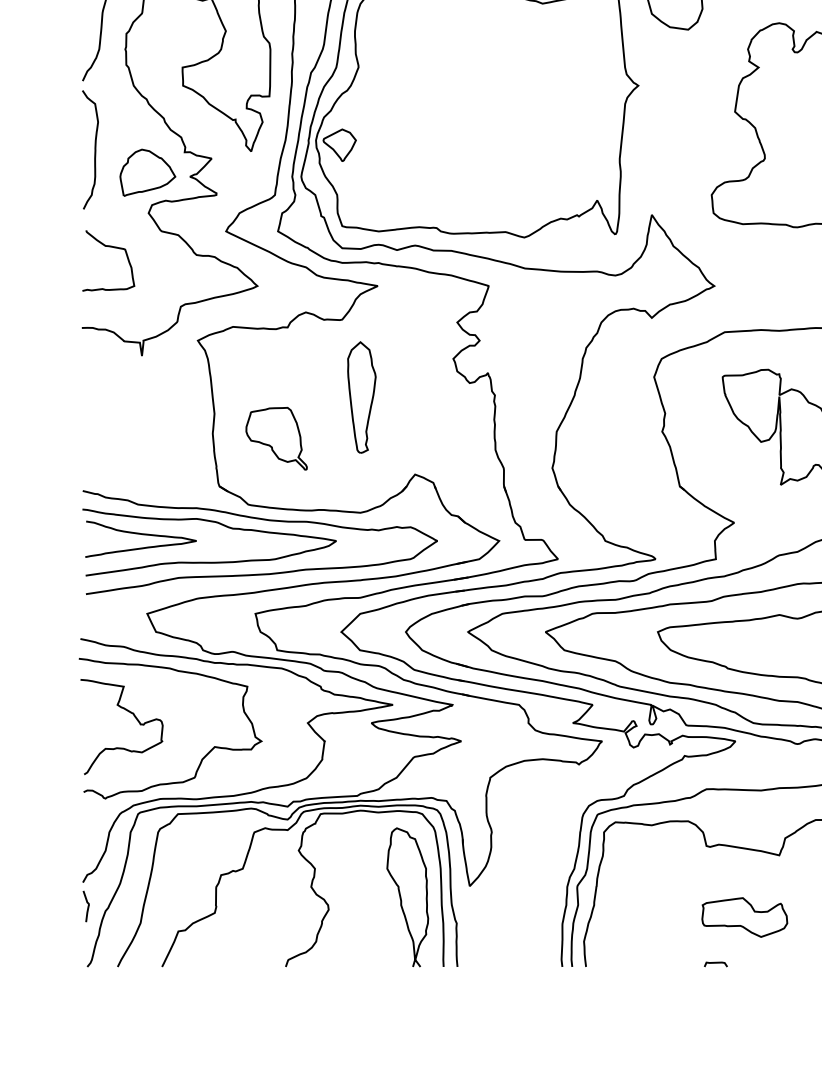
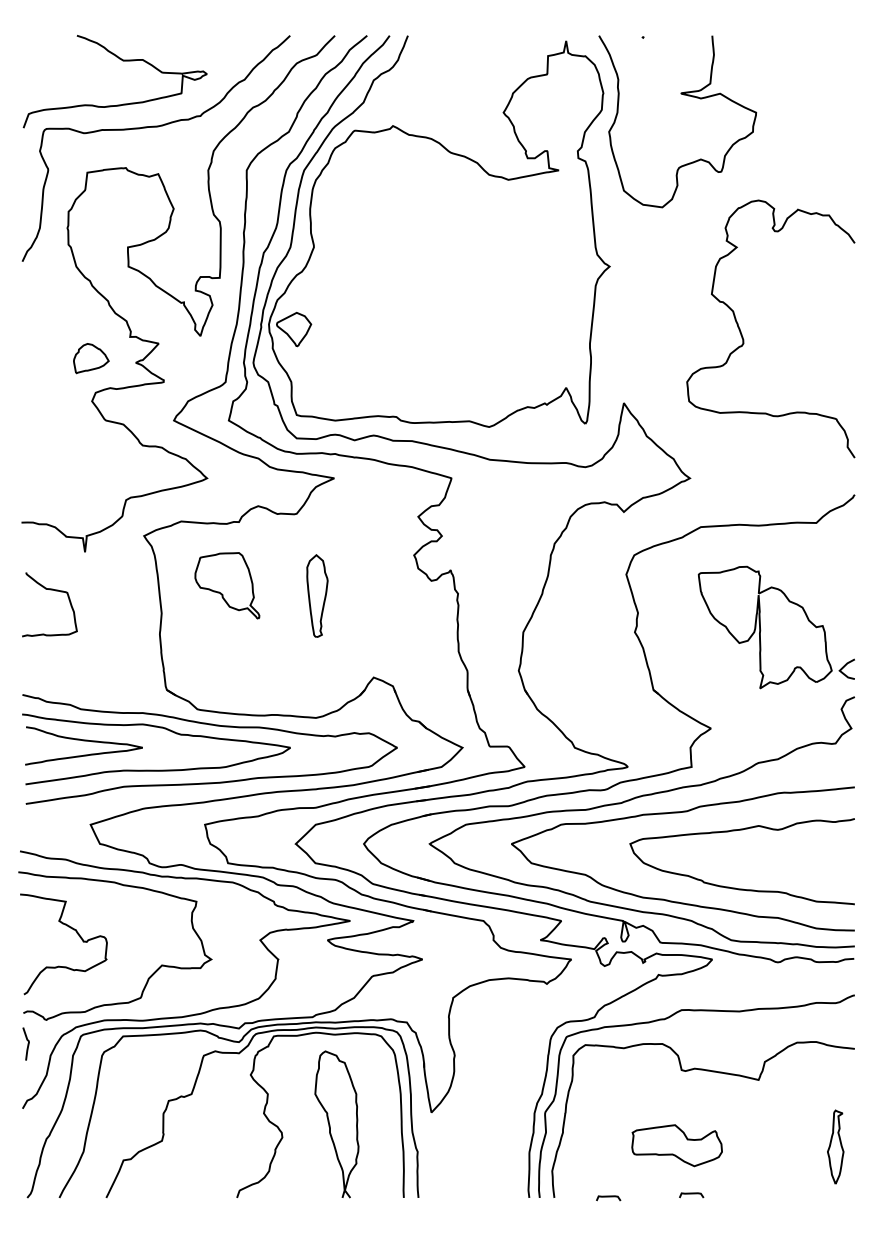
curve: (94, 149) -> (34, 333), removed
part: (148, 172) -> (91, 358), size x0.6
curve: (108, 247) -> (49, 590), moved
part: (361, 396) -> (317, 595), size x0.7
part: (276, 438) -> (227, 585), moved
curve: (401, 897) -> (330, 1124), moved
curve: (87, 905) -> (27, 1043), moved
part: (744, 917) -> (676, 1145), moved
curve: (637, 966) -> (608, 1197), added

